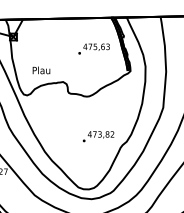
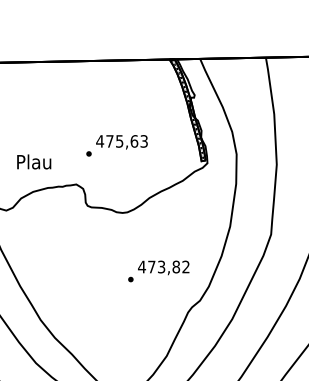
text: (93, 48) -> (115, 144), moved
text: (98, 136) -> (158, 271), moved

